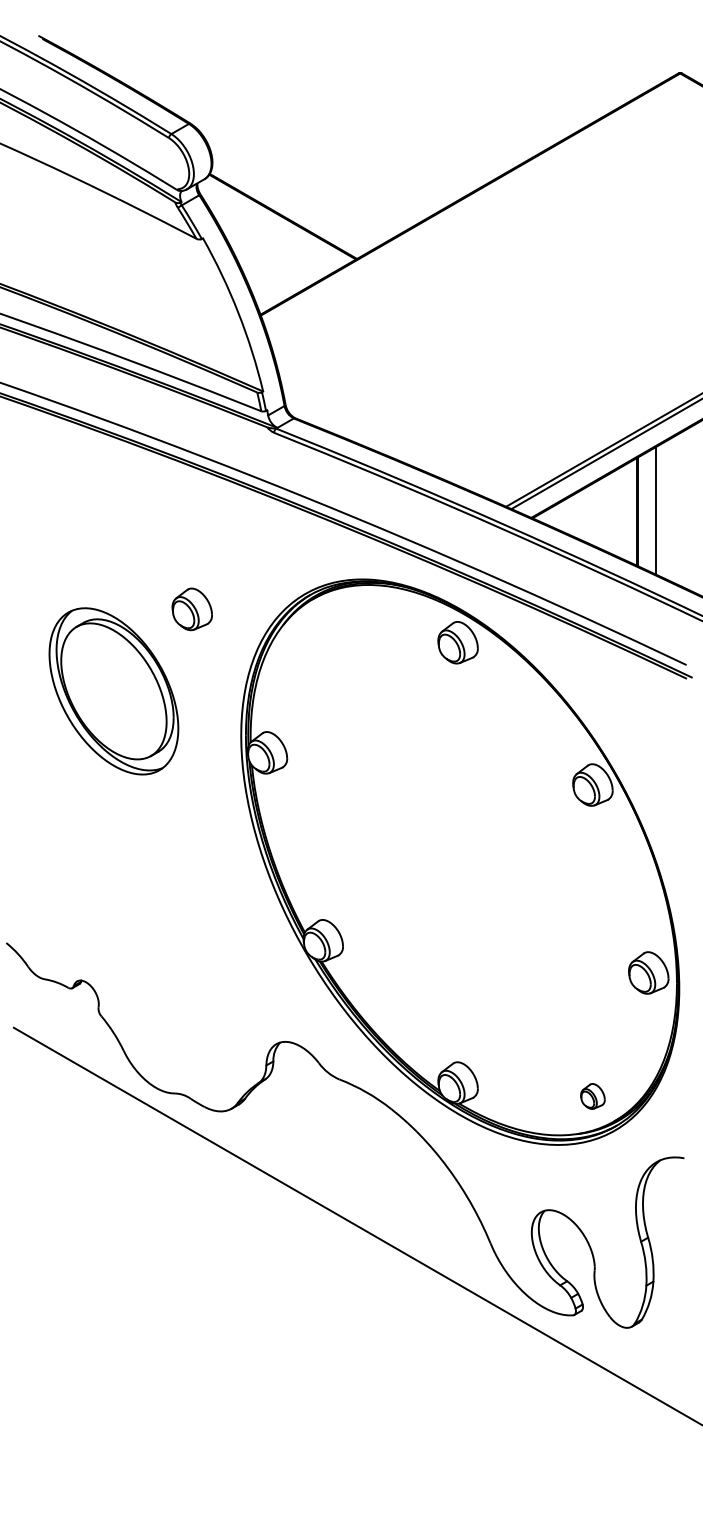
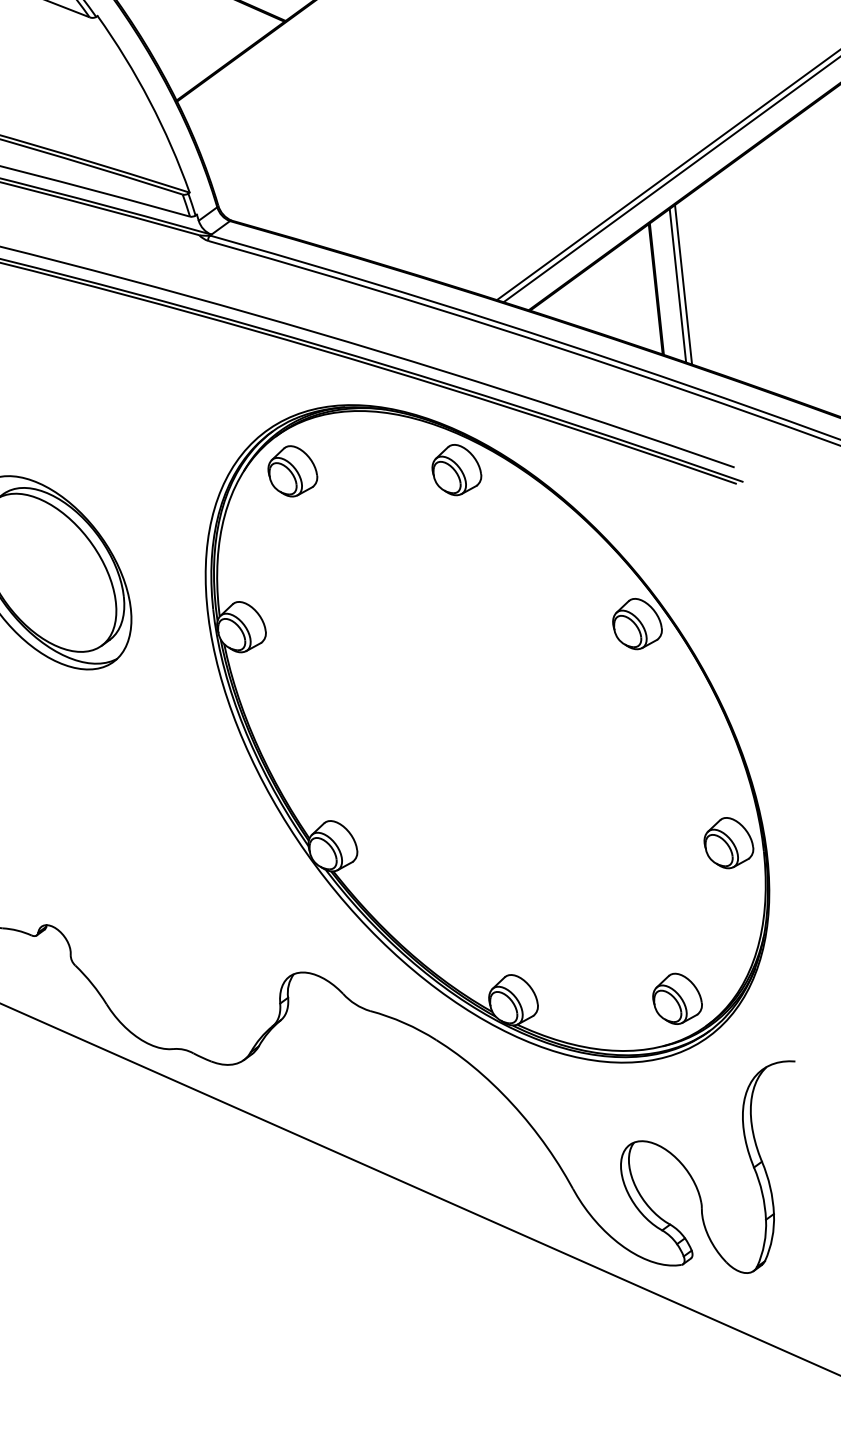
line: (660, 510) -> (683, 284), added
part: (191, 609) -> (291, 471), moved
part: (592, 1096) -> (676, 998), size x1.67

